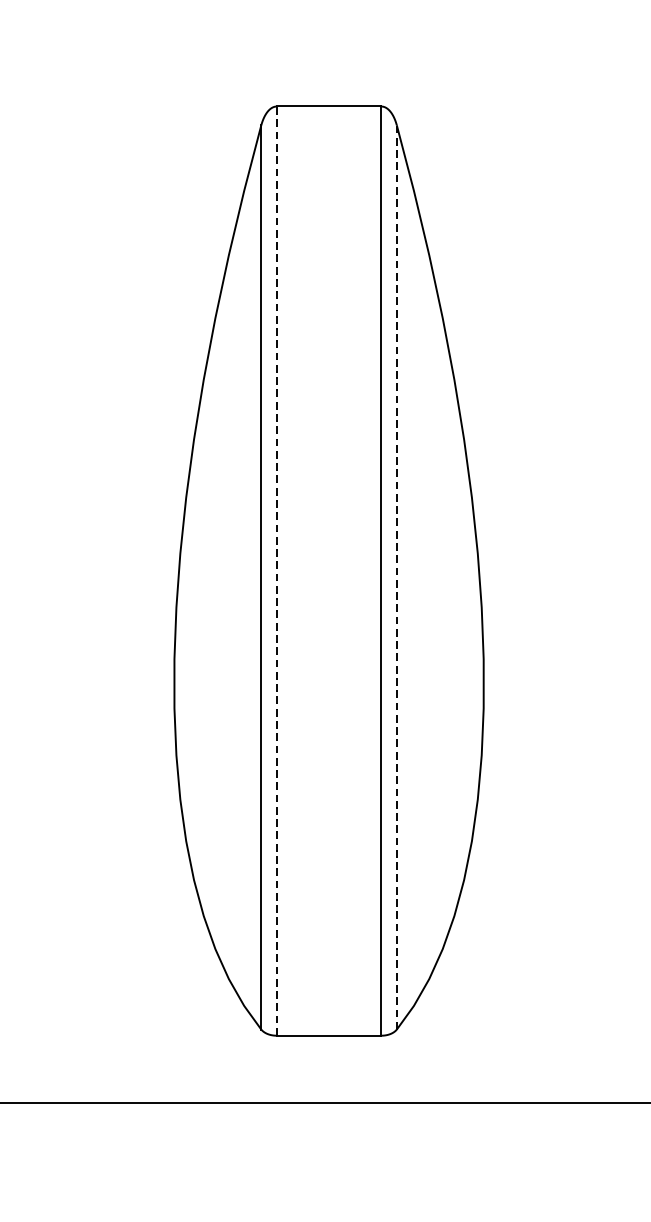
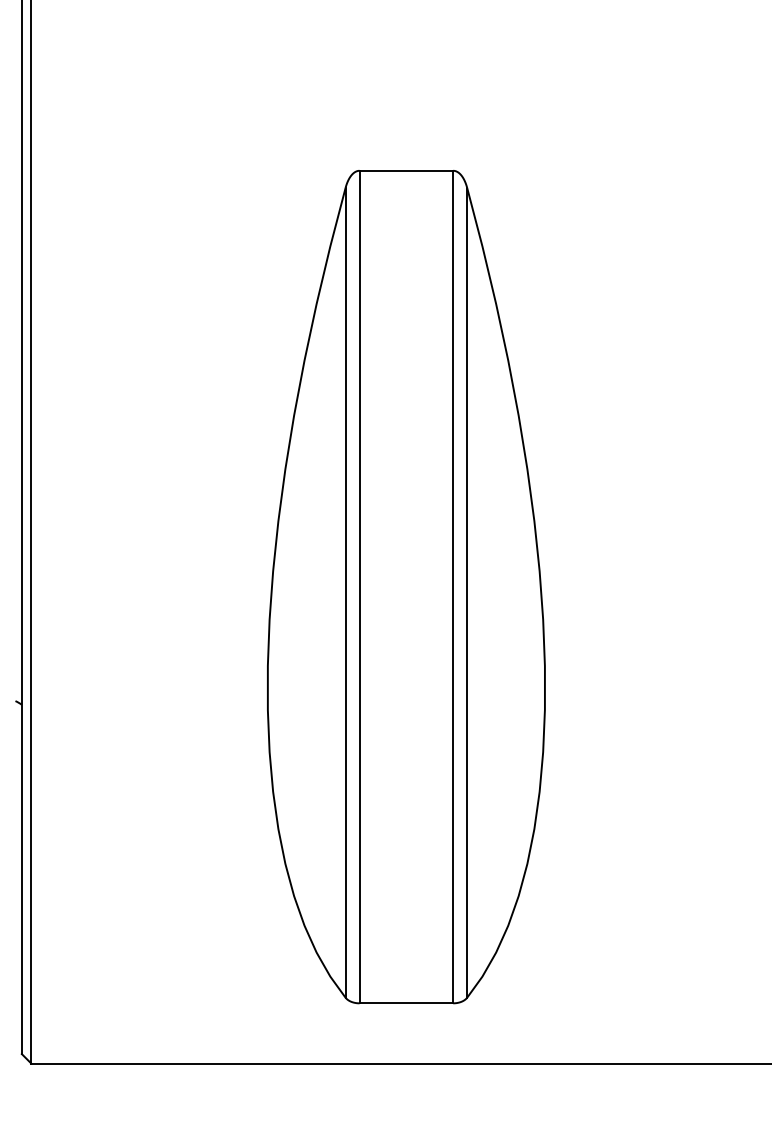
line: (276, 570) -> (359, 586), dashed -> solid
line: (397, 577) -> (467, 592), dashed -> solid

